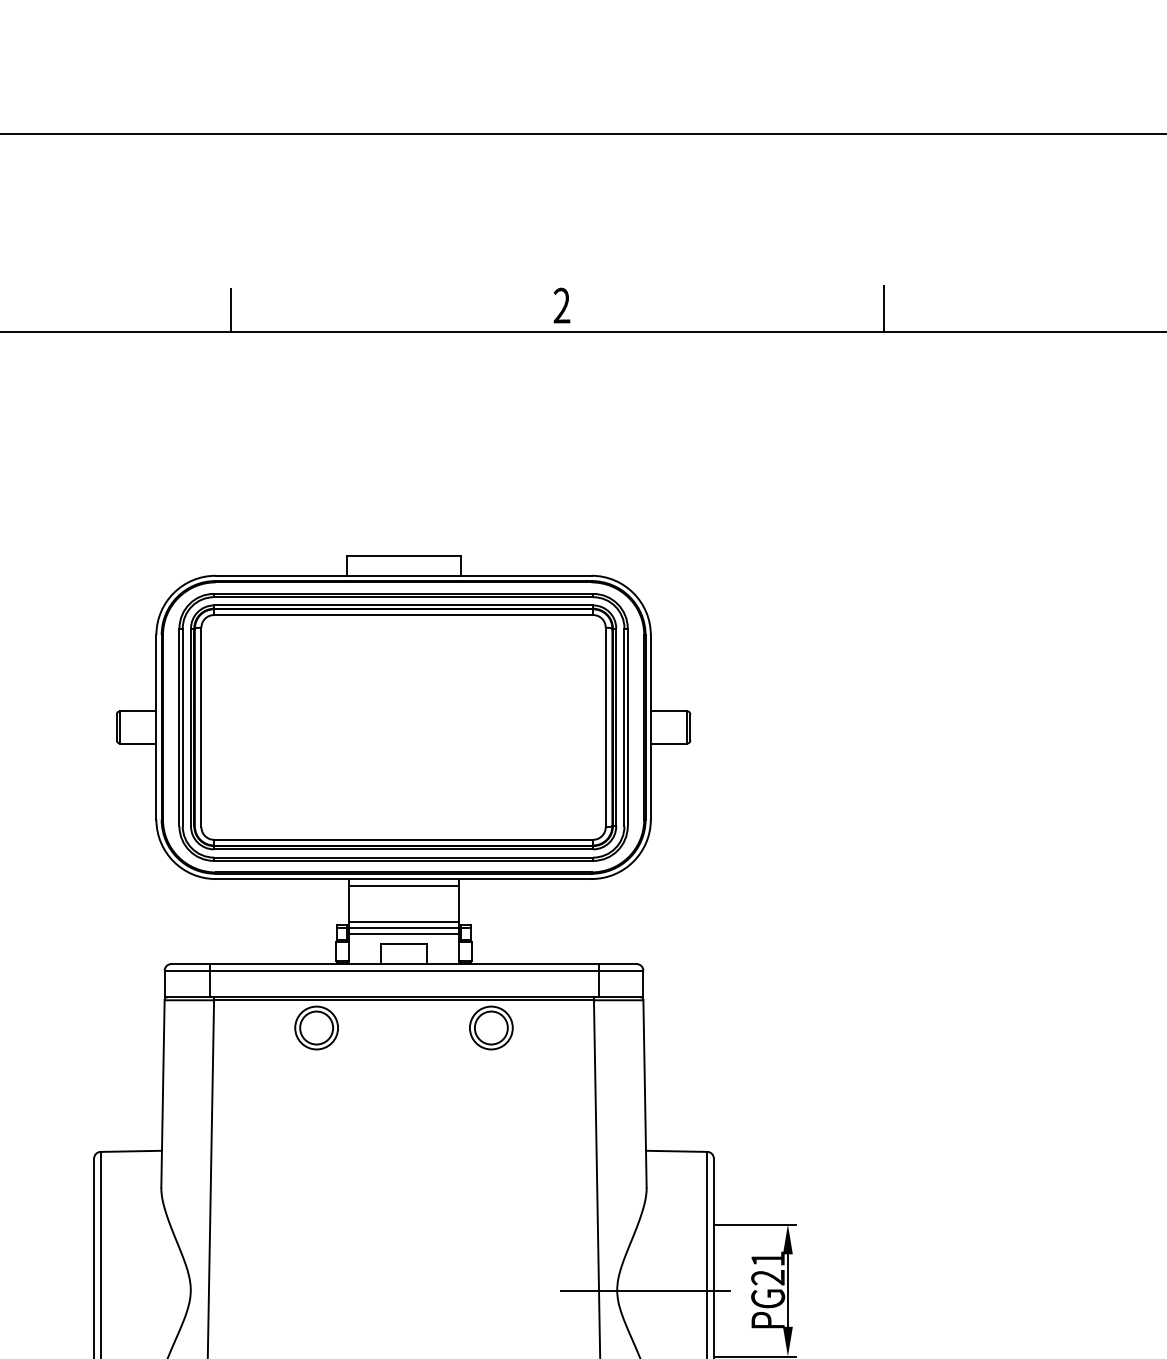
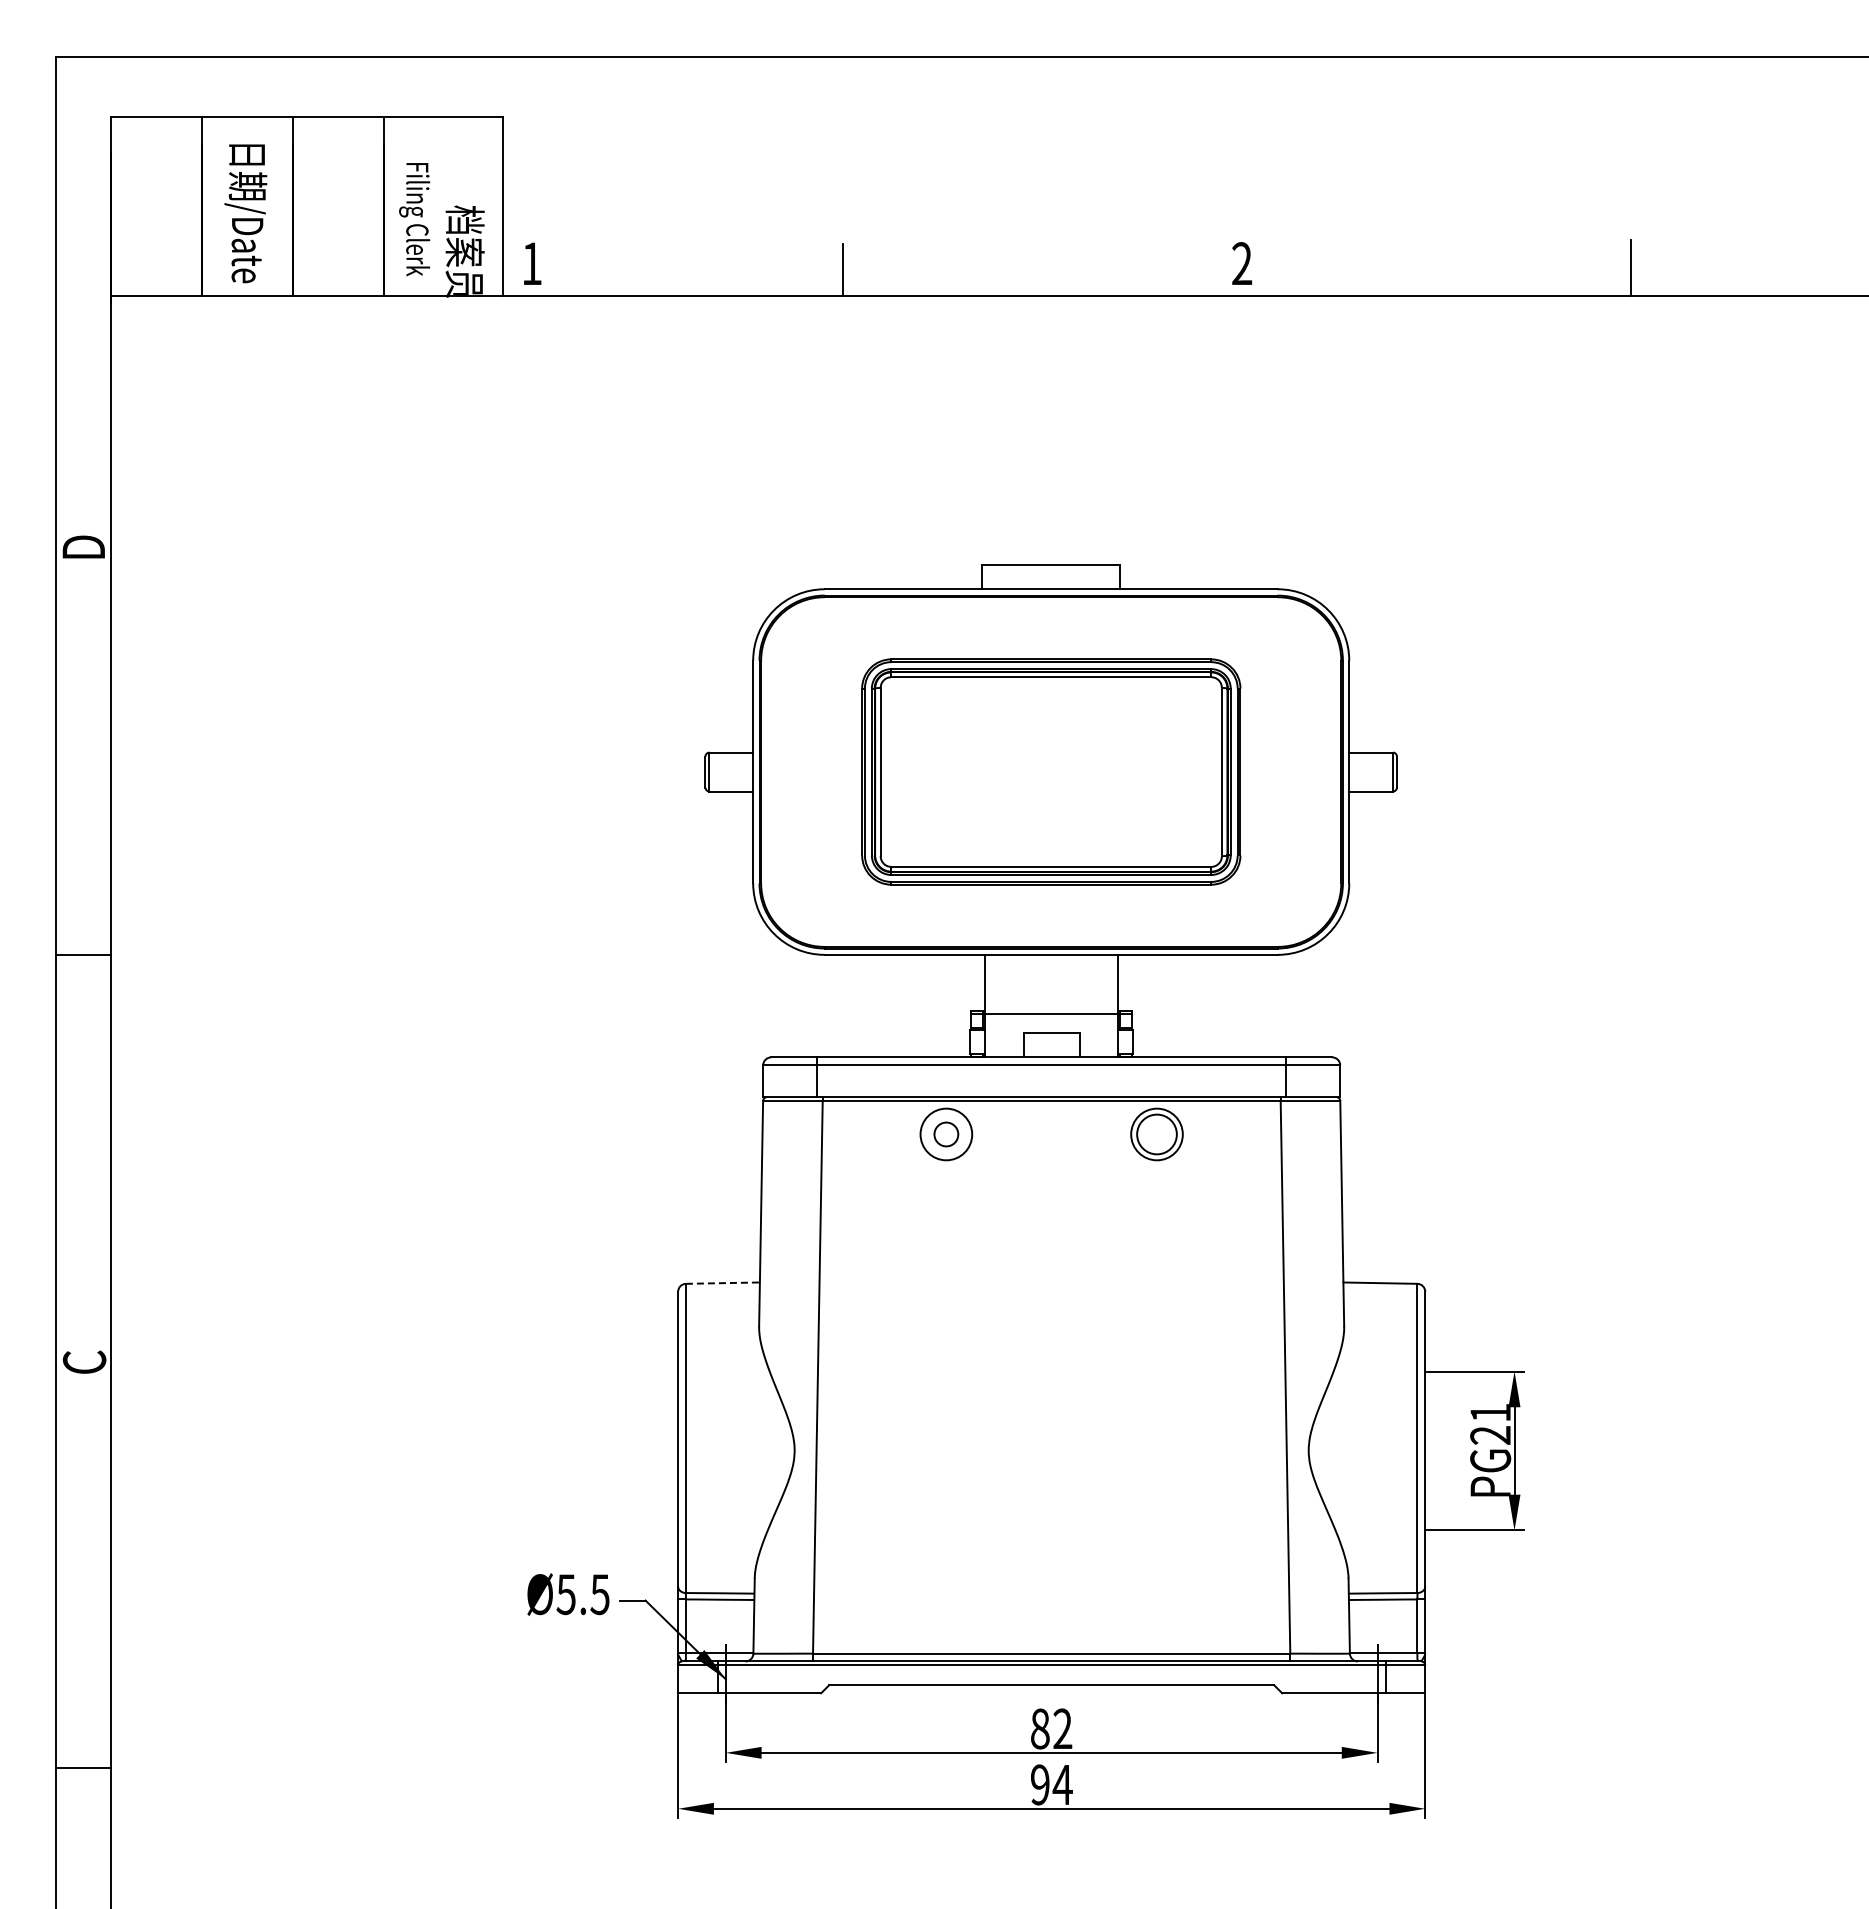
part: (403, 726) -> (1051, 771), size x0.7
line: (403, 885) -> (1051, 962), removed
line: (403, 921) -> (1051, 1006), removed
line: (403, 934) -> (1051, 1021), removed
circle: (316, 1028) -> (946, 1134), size x0.6
line: (131, 1151) -> (723, 1283), solid -> dashed
line: (645, 1290) -> (1342, 1450), removed

